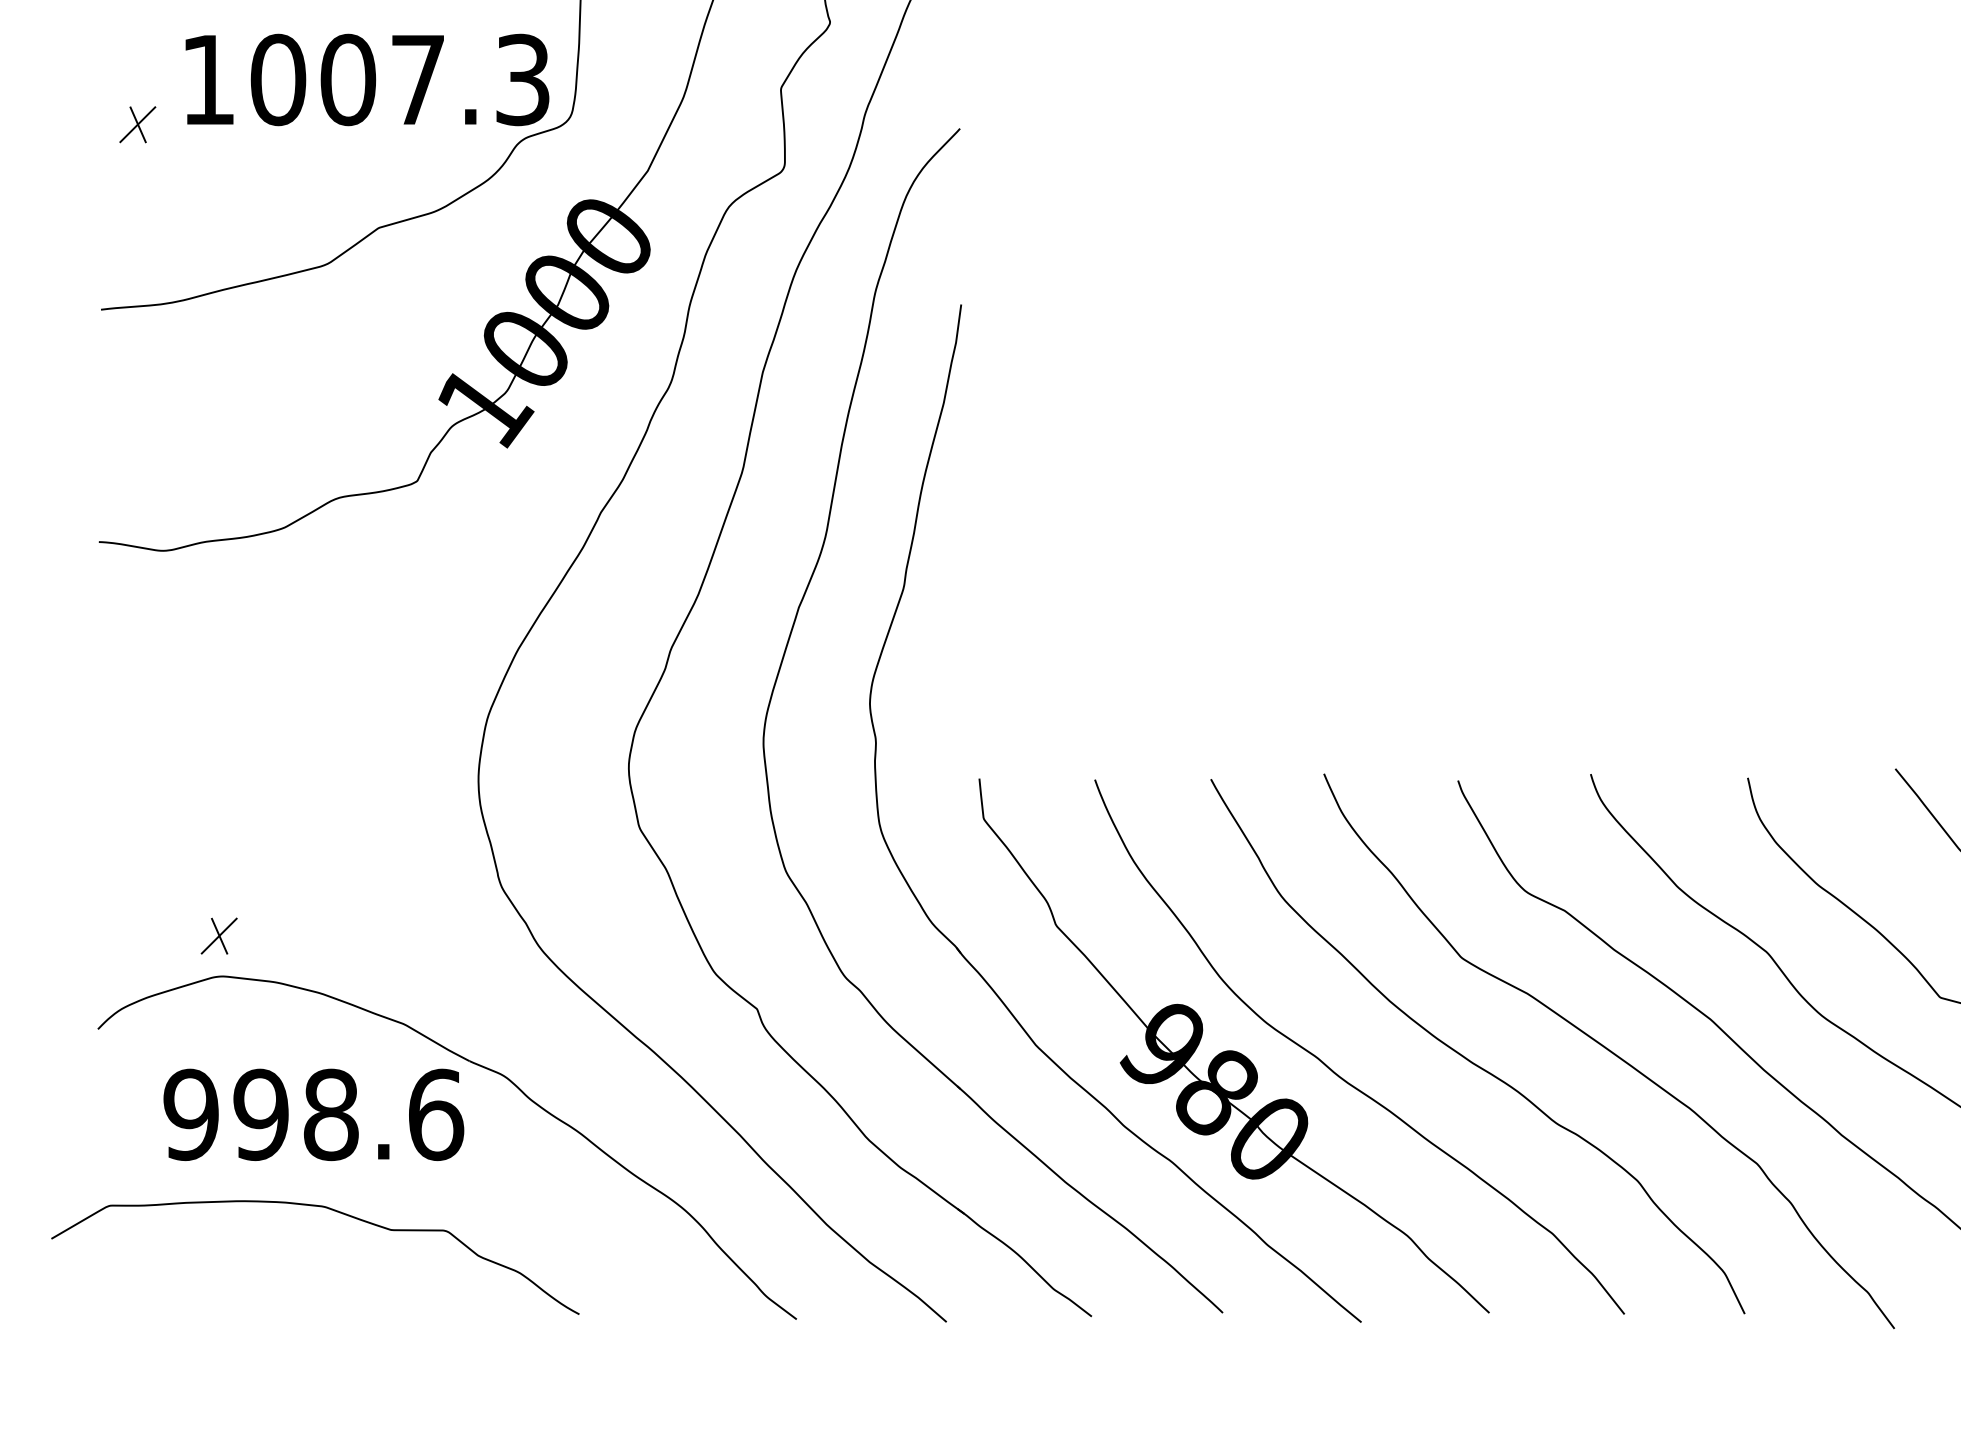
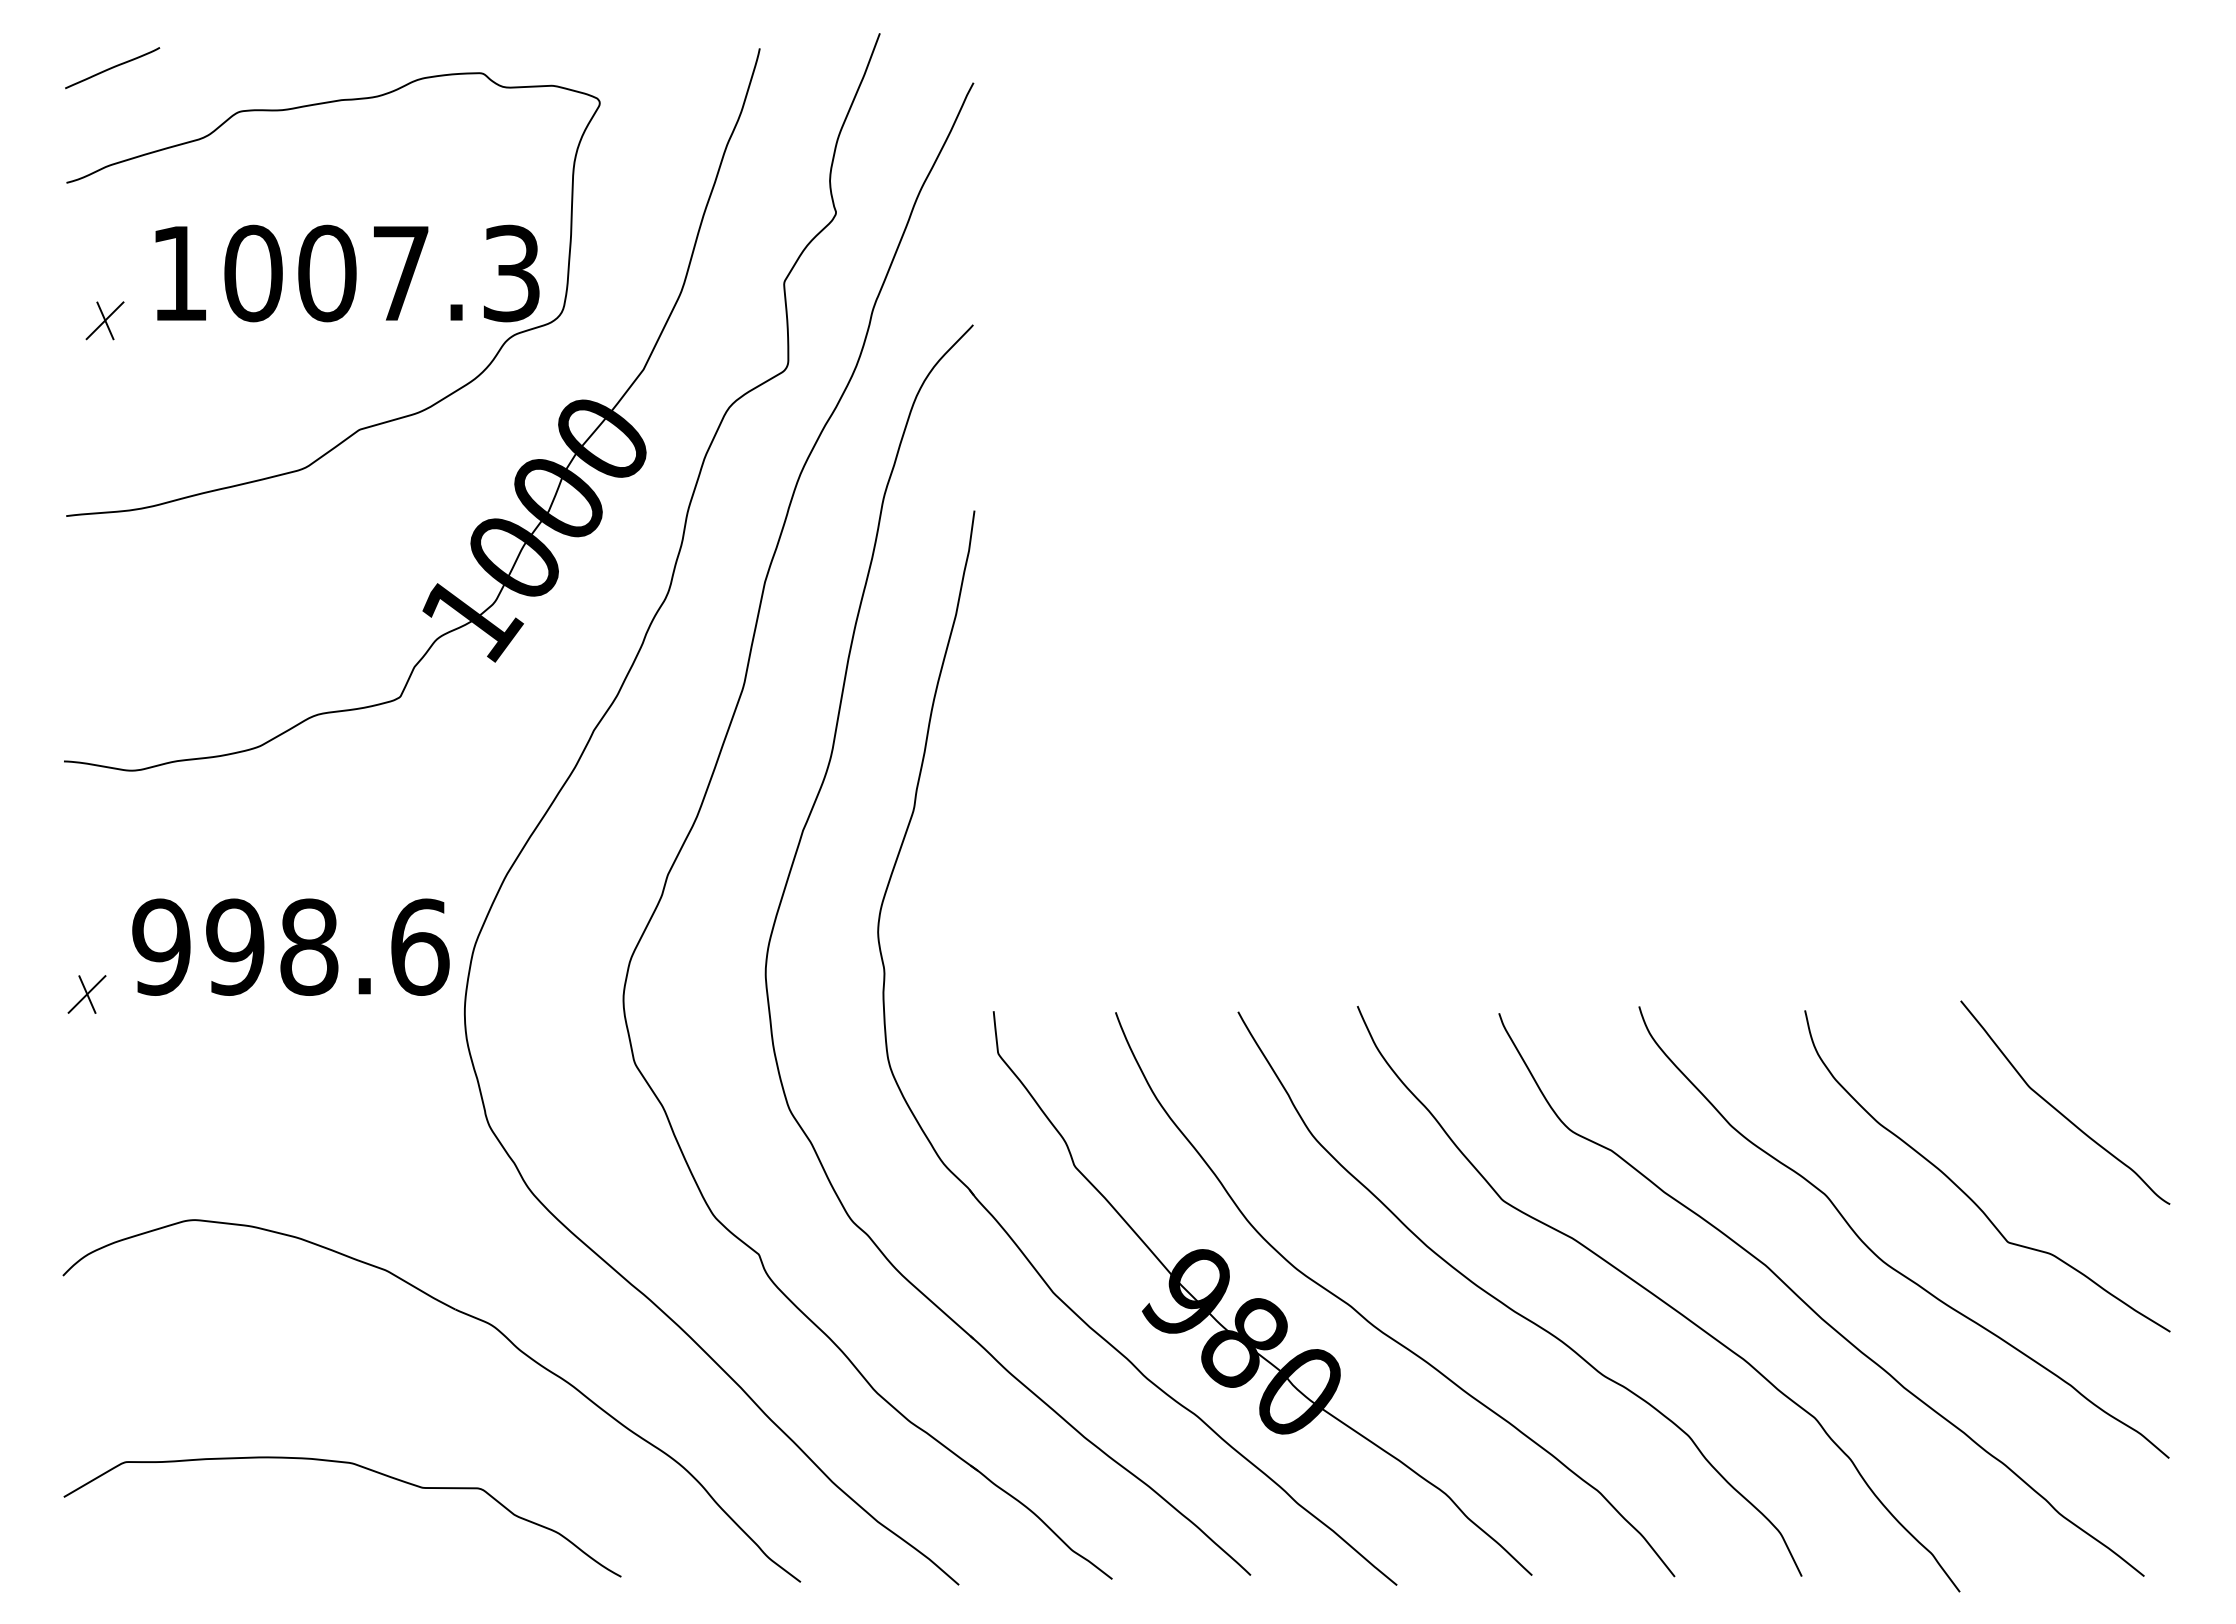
part: (218, 936) -> (86, 994), moved
text: (313, 1114) -> (290, 946), moved
curve: (329, 1209) -> (357, 1466), moved

